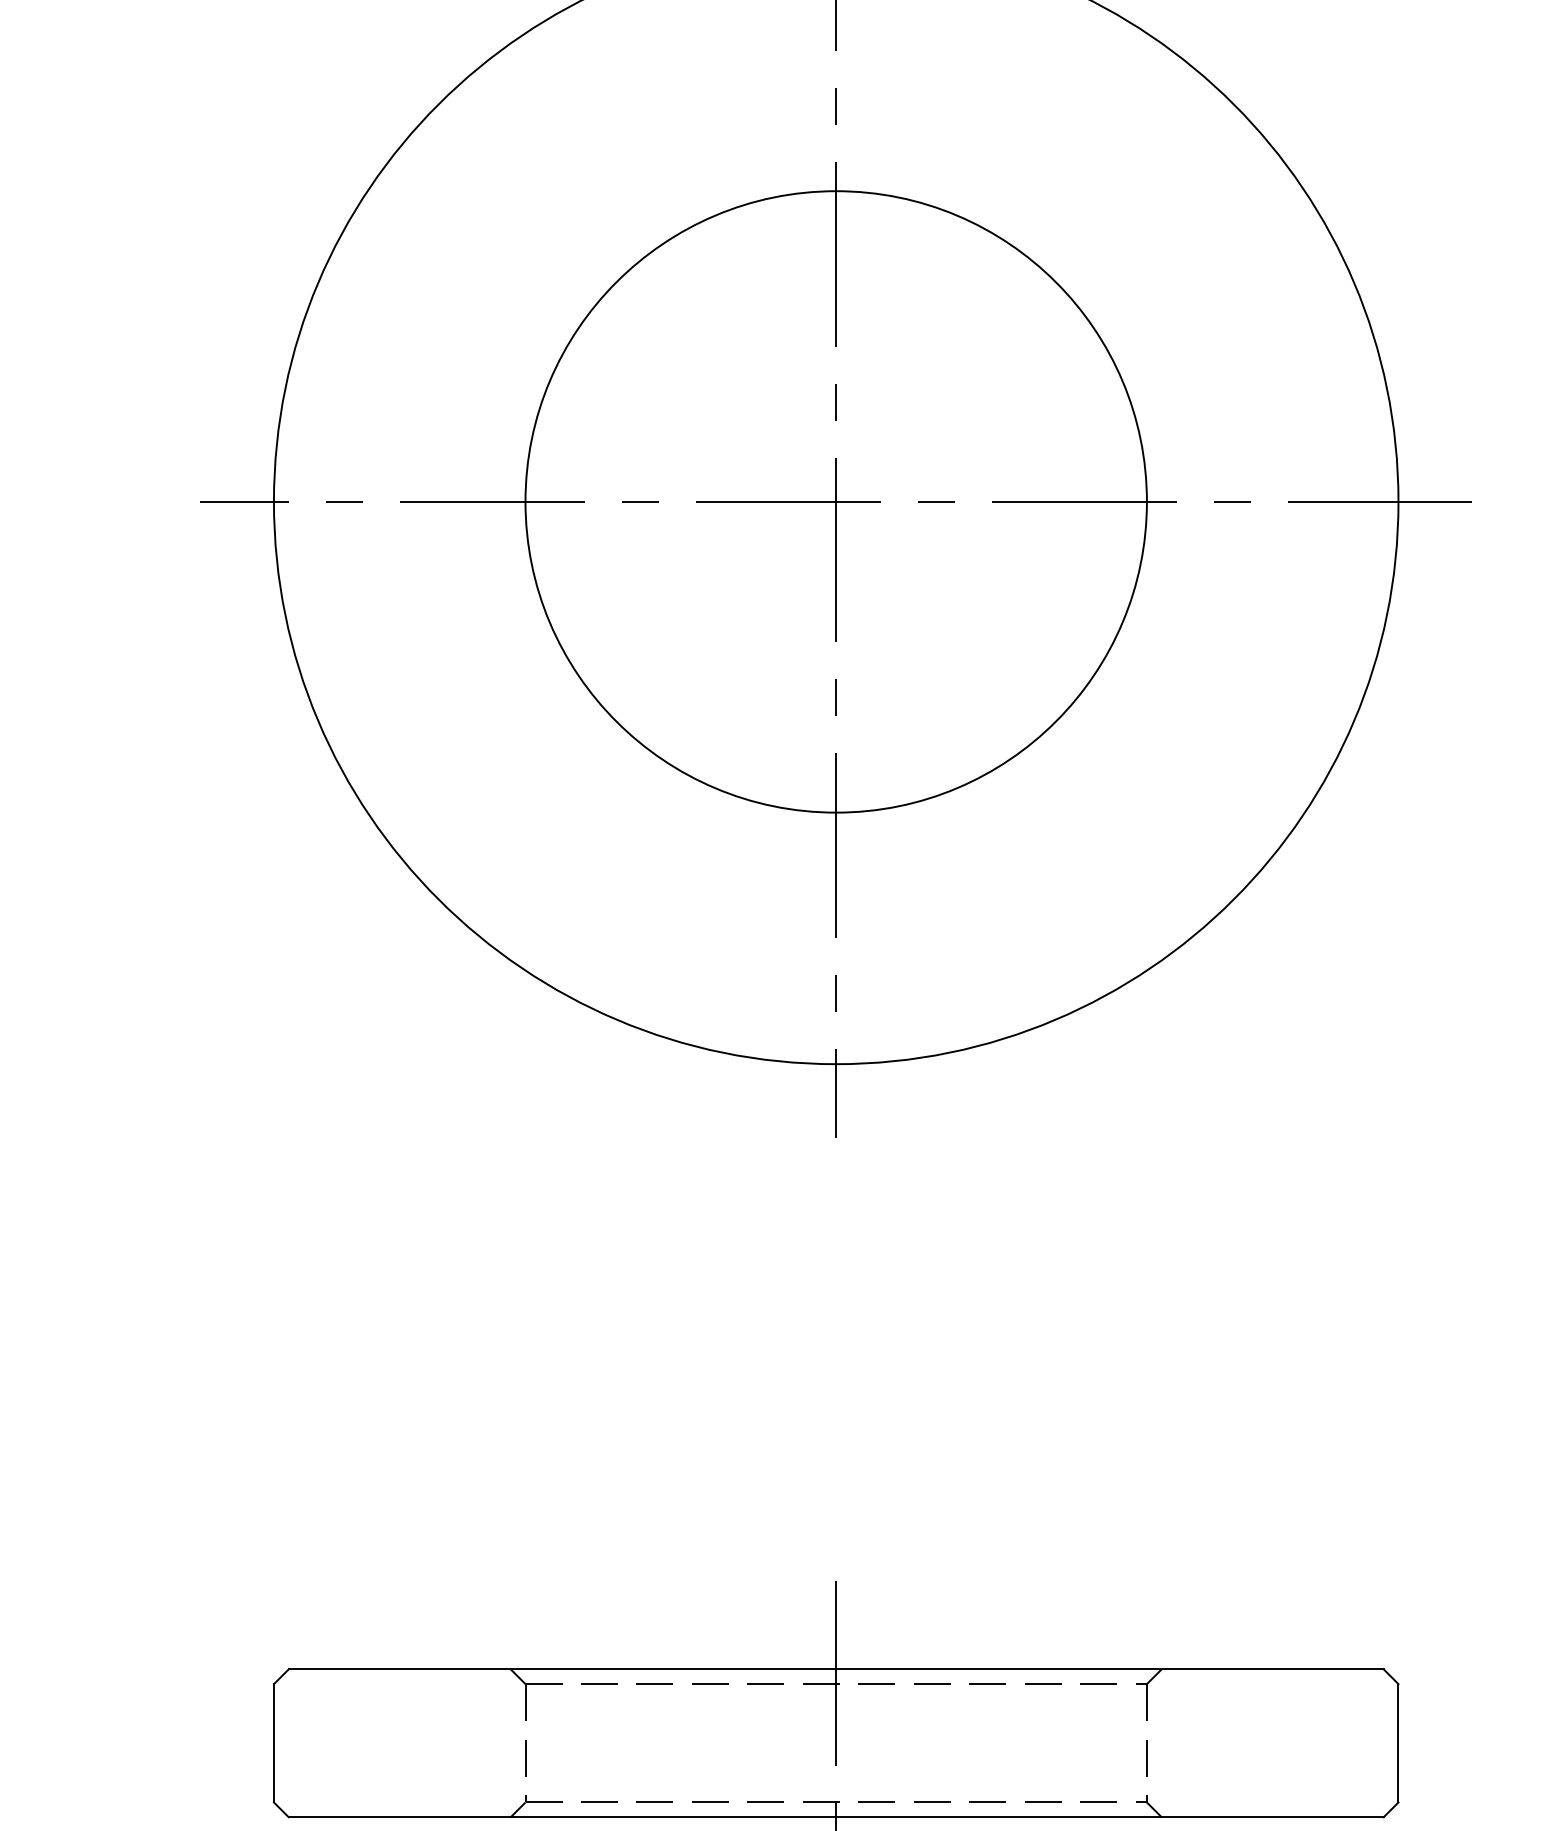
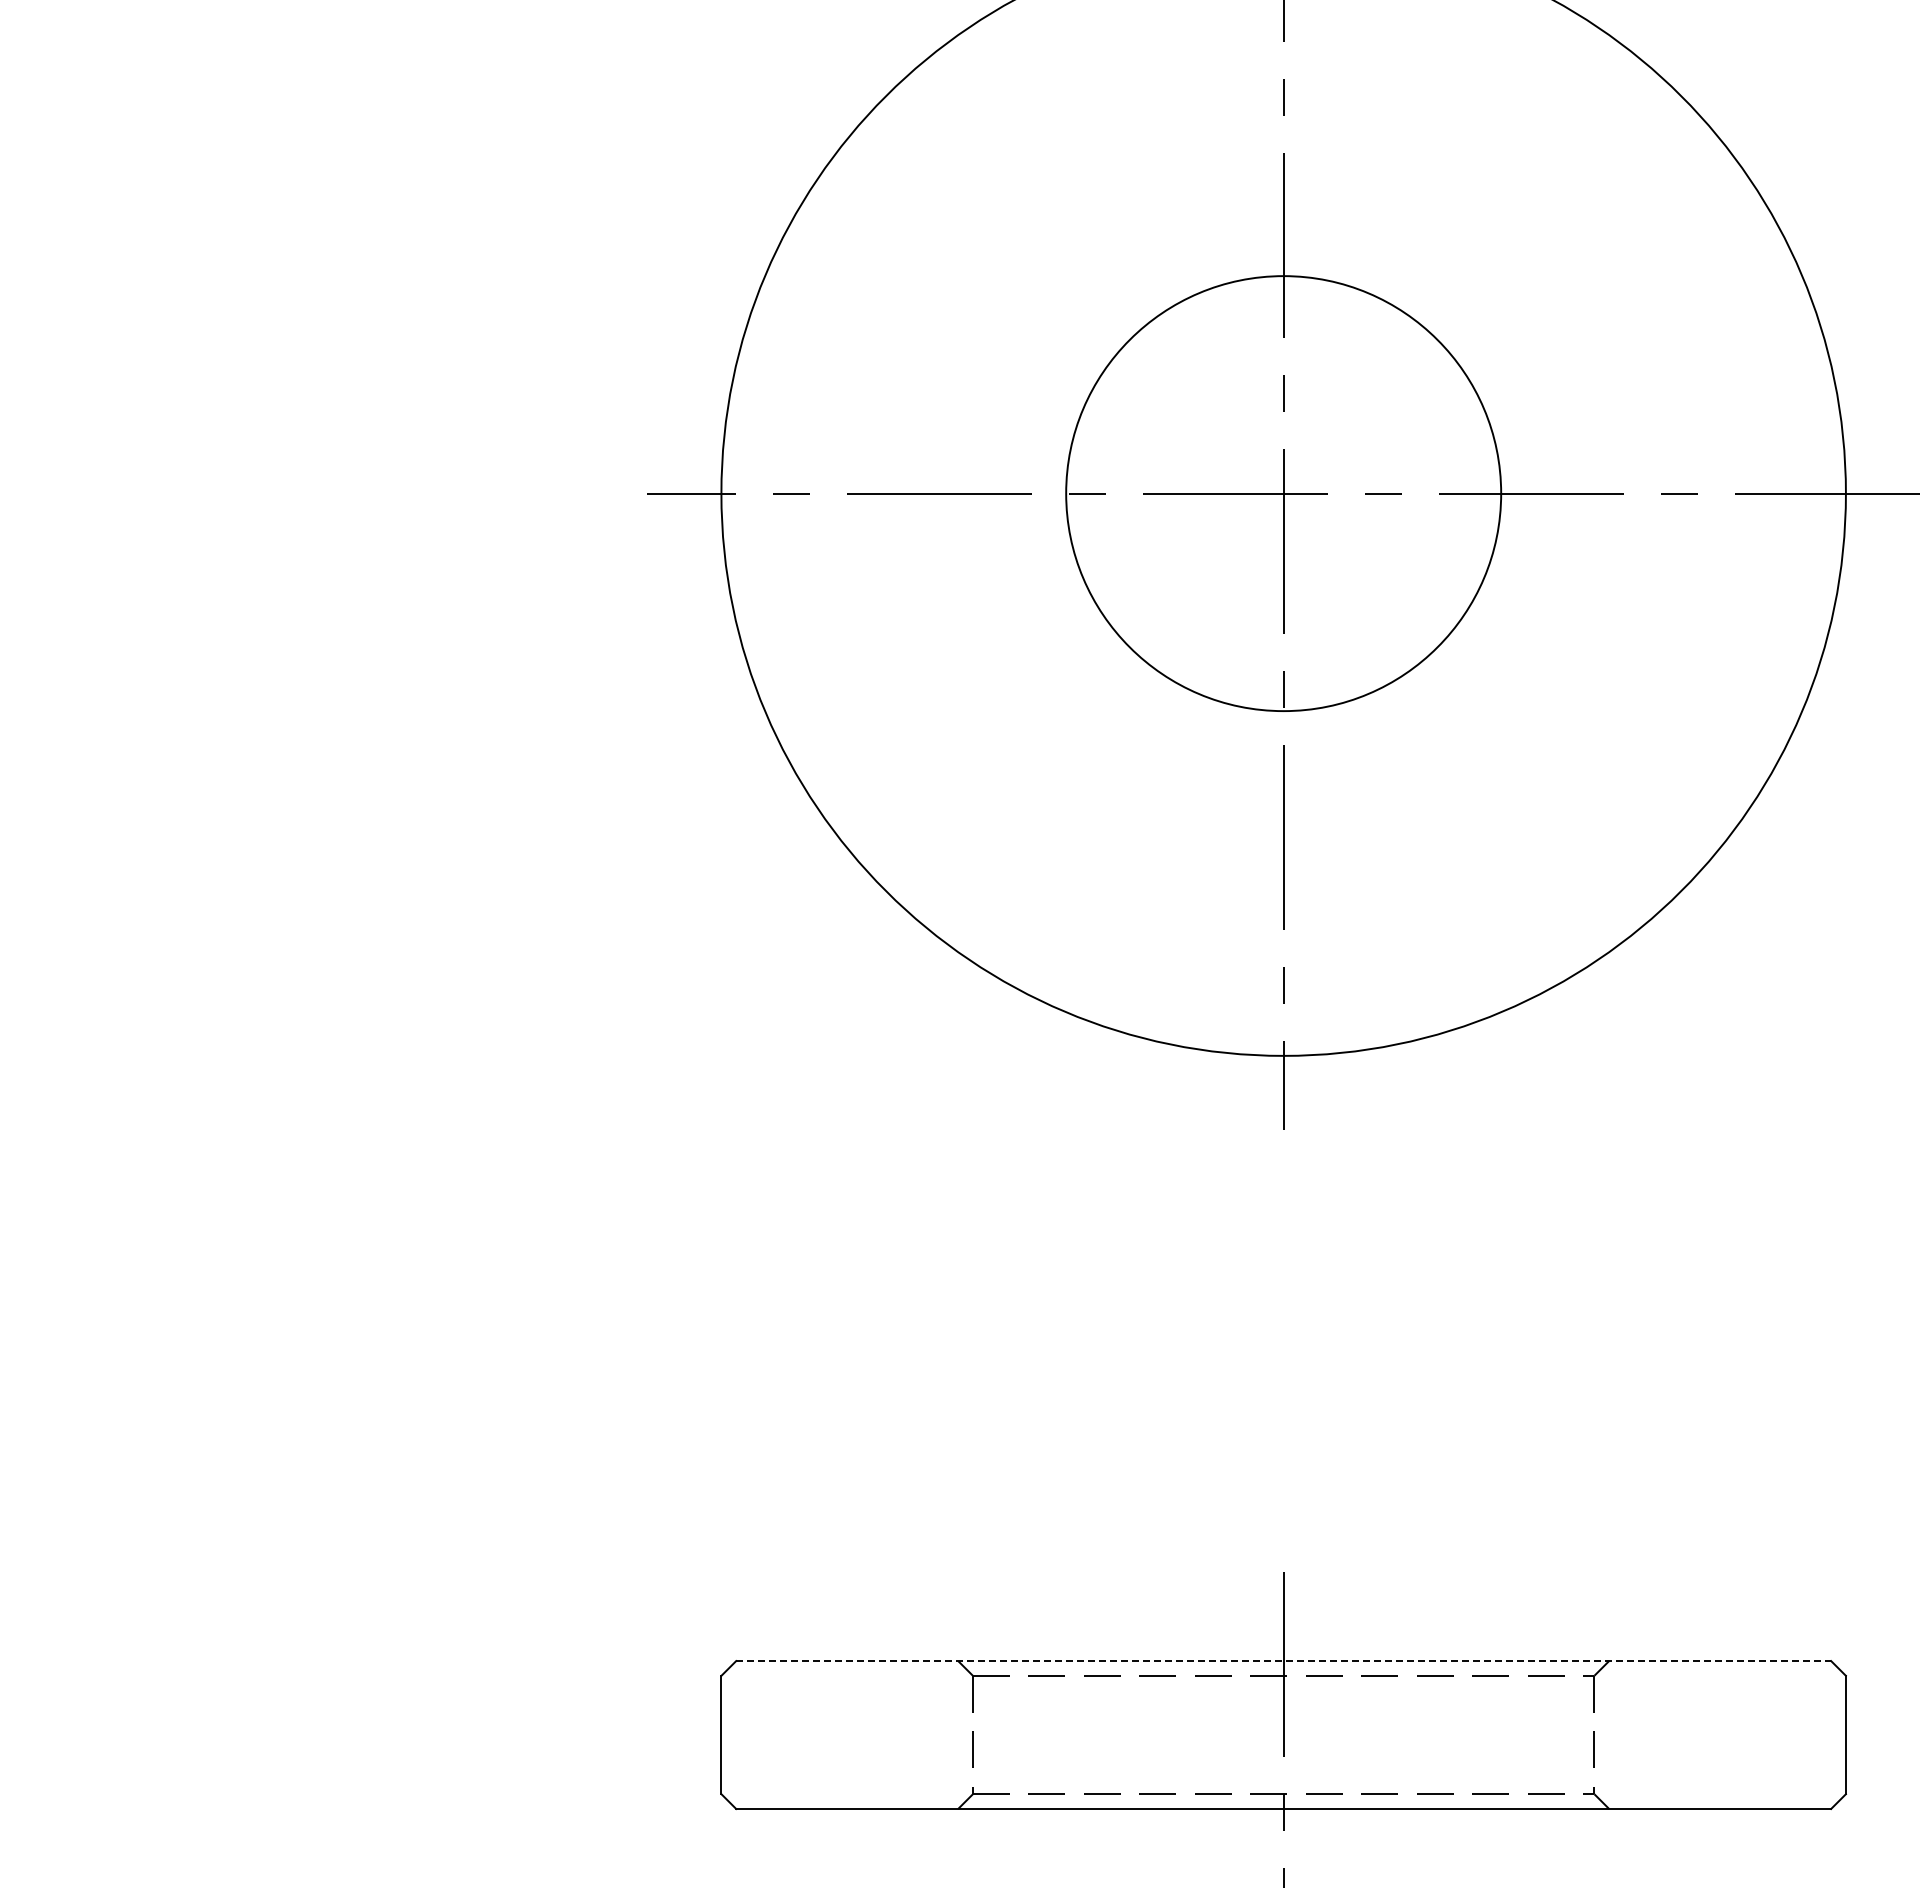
circle: (836, 501) -> (1283, 493), size x0.7
line: (837, 1669) -> (1284, 1661), solid -> dashed

